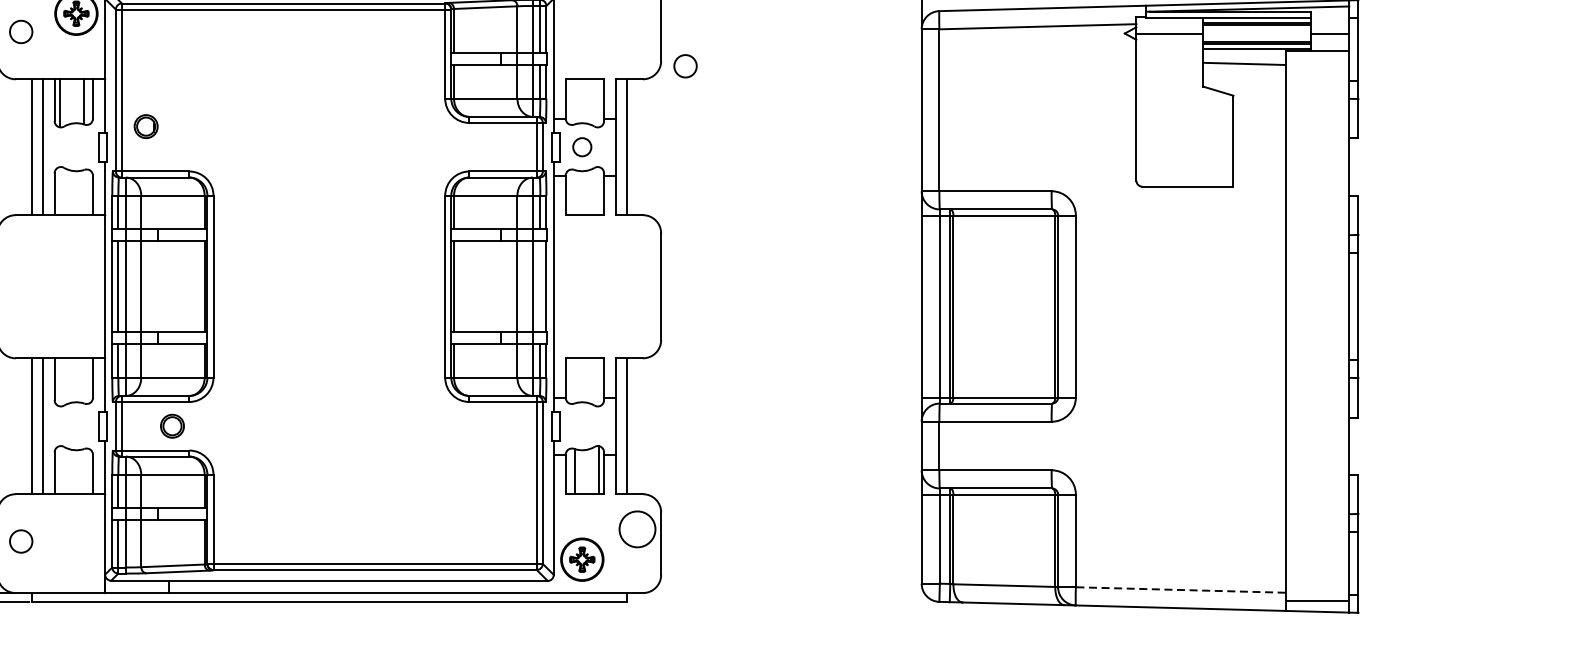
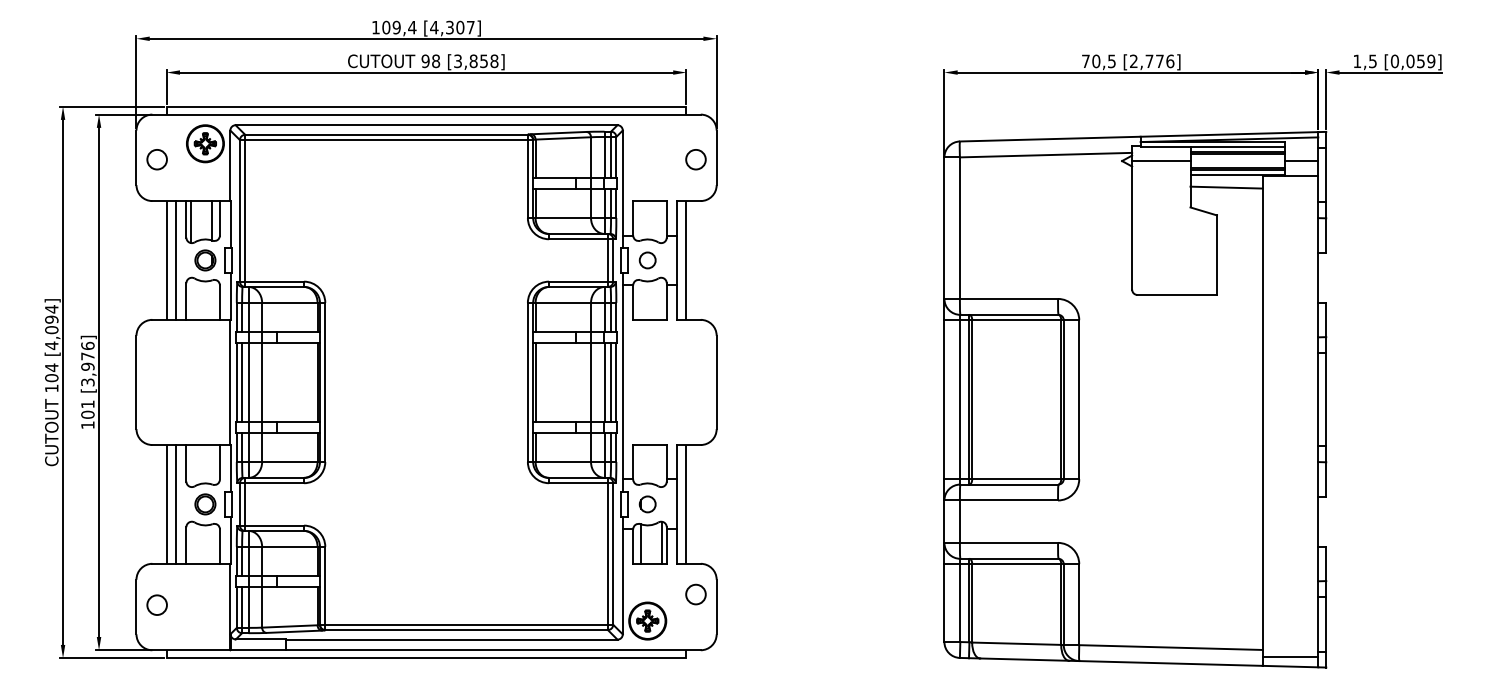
circle: (684, 66) -> (695, 159), moved
part: (146, 126) -> (205, 260), moved
line: (540, 286) -> (611, 382), added
part: (172, 426) -> (205, 504), moved
part: (582, 426) -> (647, 504), added
circle: (636, 529) -> (695, 594), size x0.62
line: (1180, 589) -> (1170, 647), dashed -> solid

